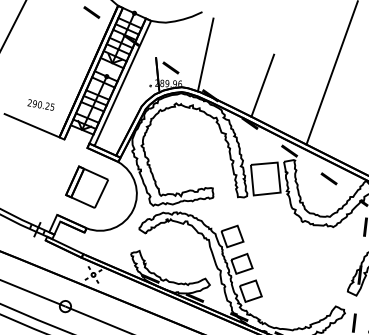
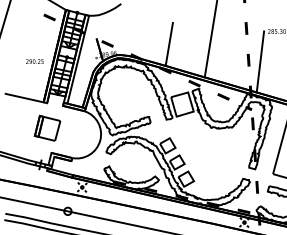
line: (205, 53) -> (128, 30), removed
text: (40, 104) -> (34, 61), moved
part: (87, 185) -> (47, 127), moved

